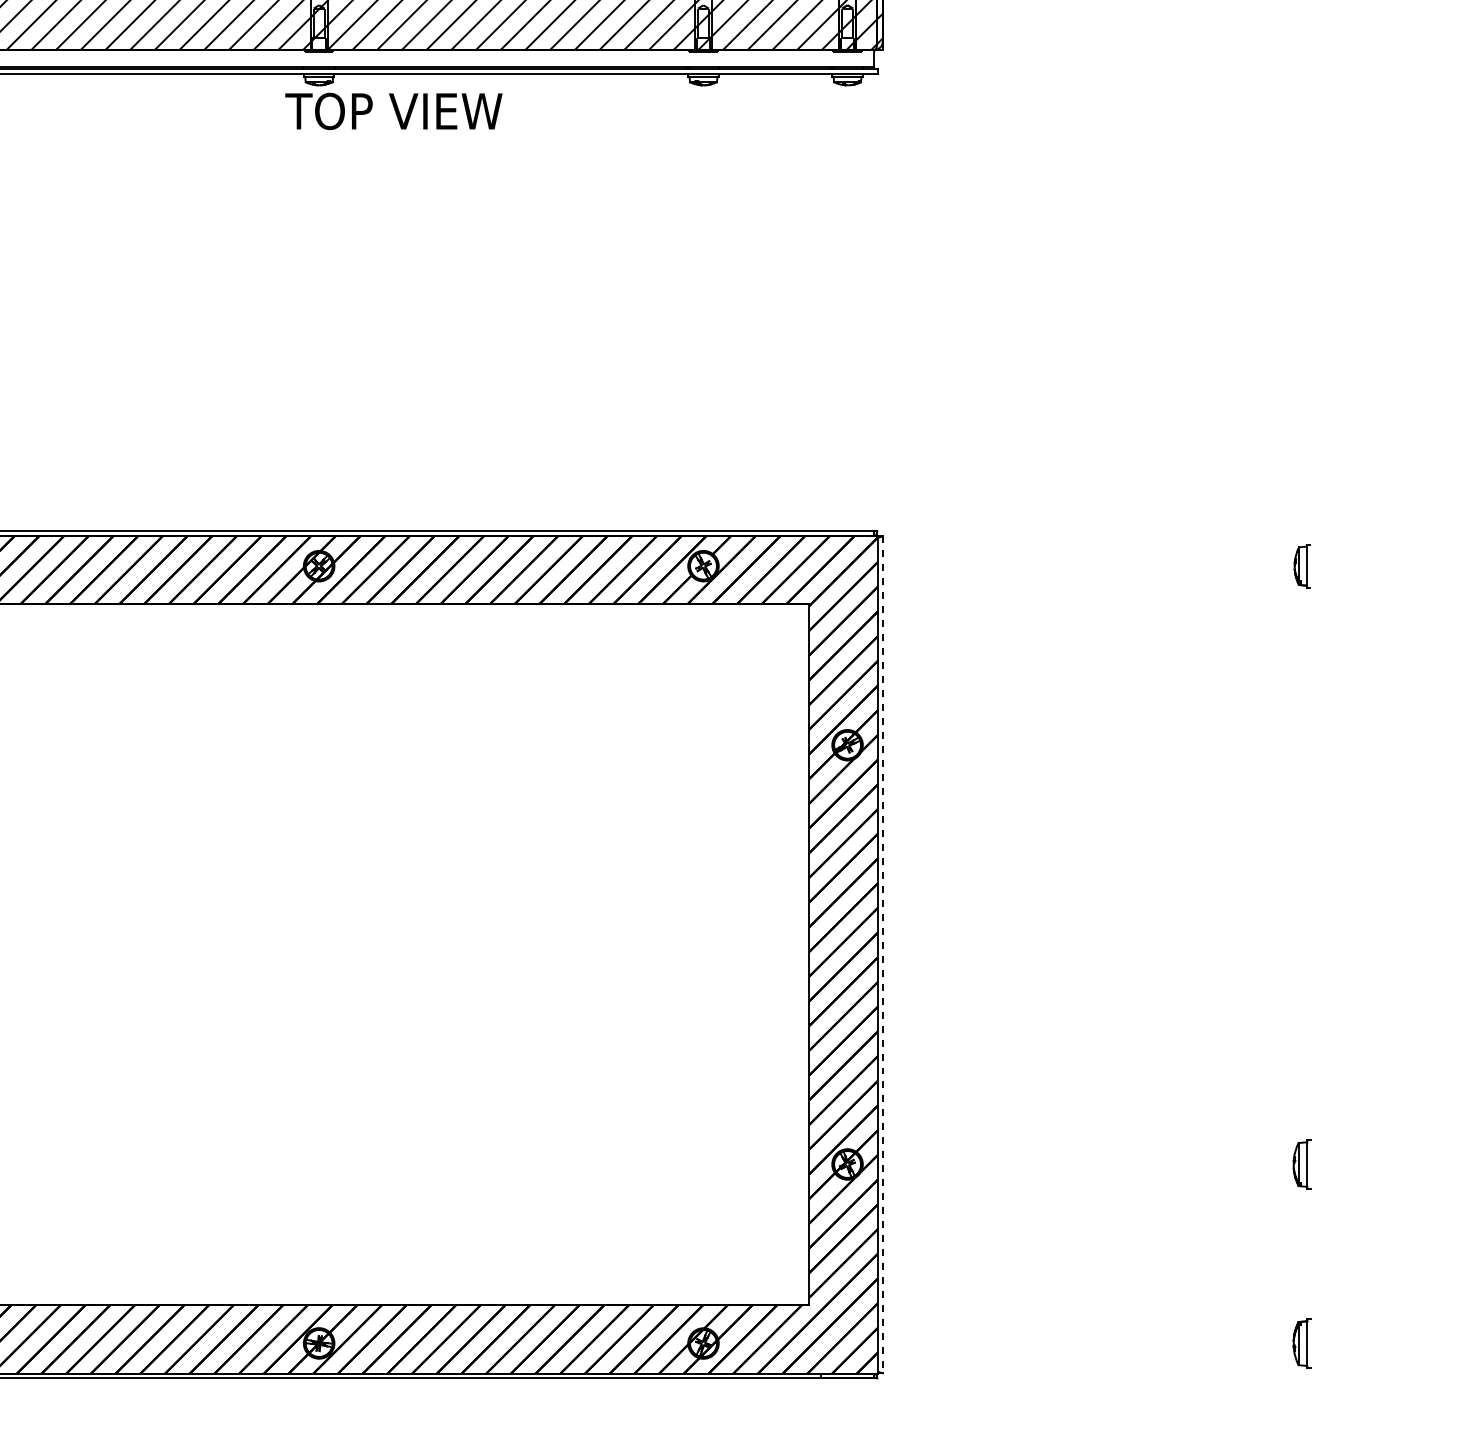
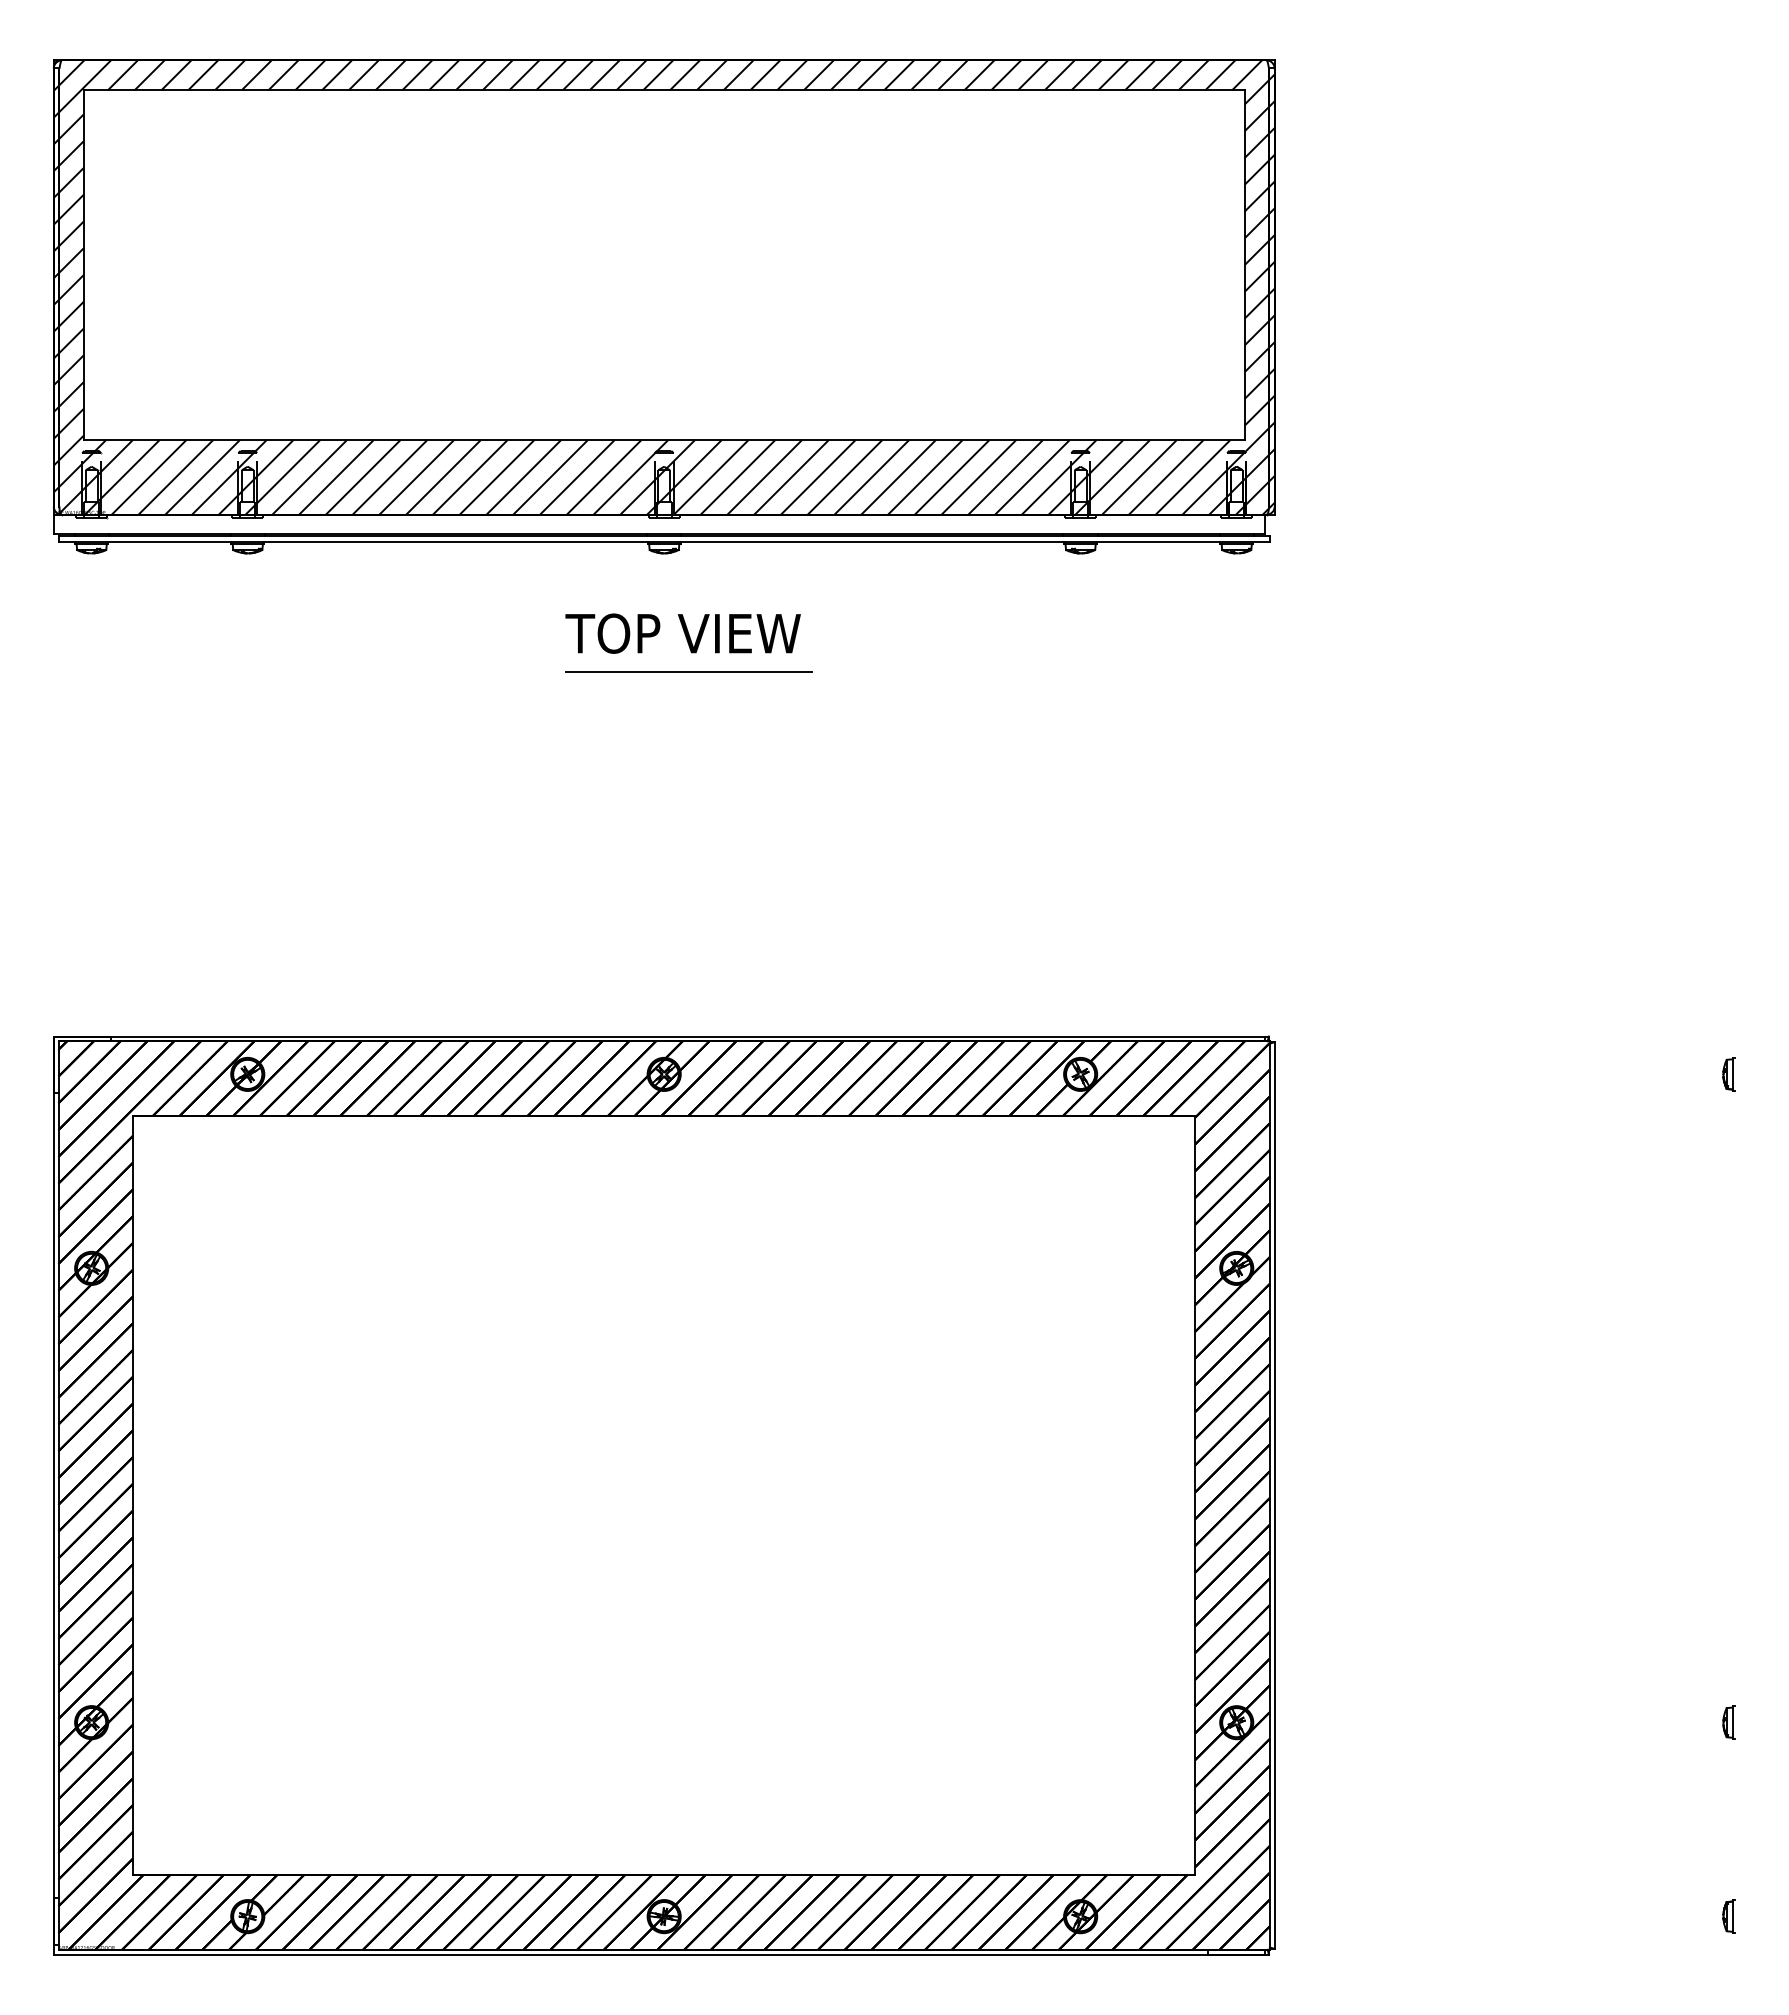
text: (393, 111) -> (682, 633), moved
line: (341, 195) -> (688, 672), added
part: (1301, 566) -> (1728, 1074), size x0.71
line: (882, 955) -> (1274, 1496), dashed -> solid
part: (1301, 1164) -> (1728, 1722), size x0.62
part: (1301, 1343) -> (1728, 1916), size x0.62

